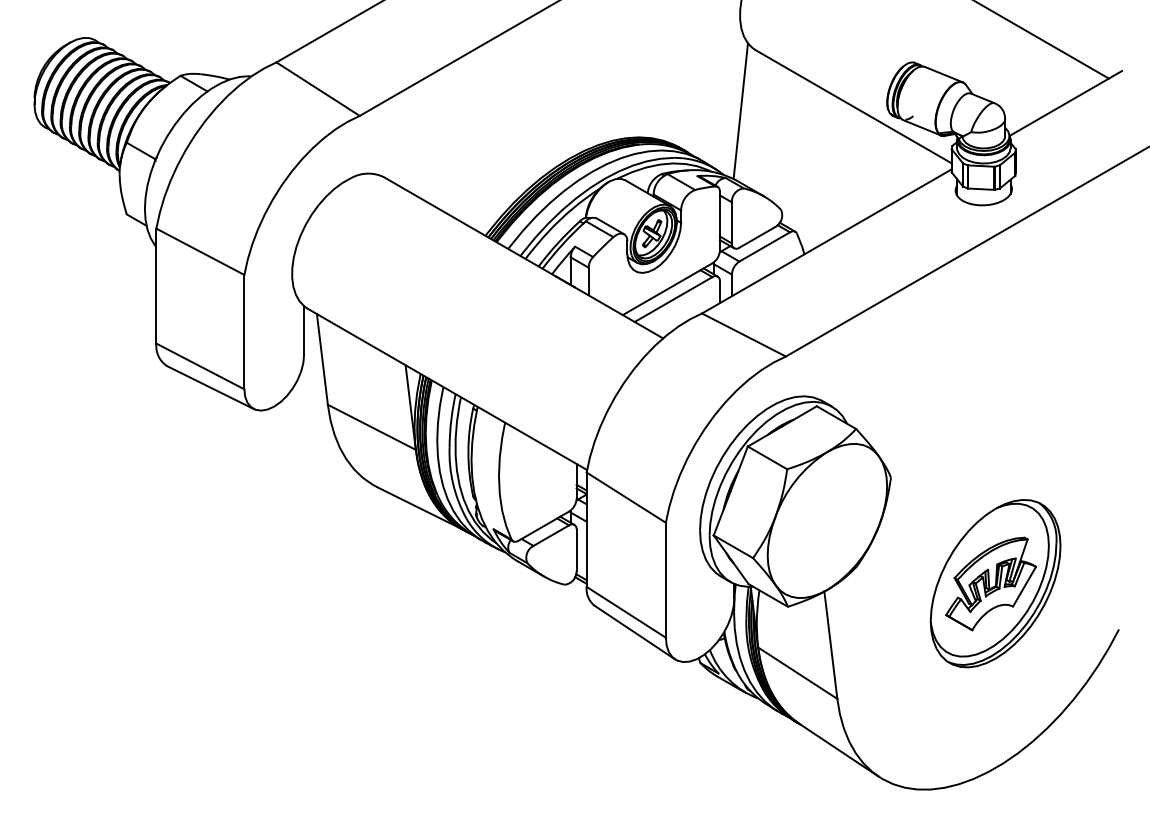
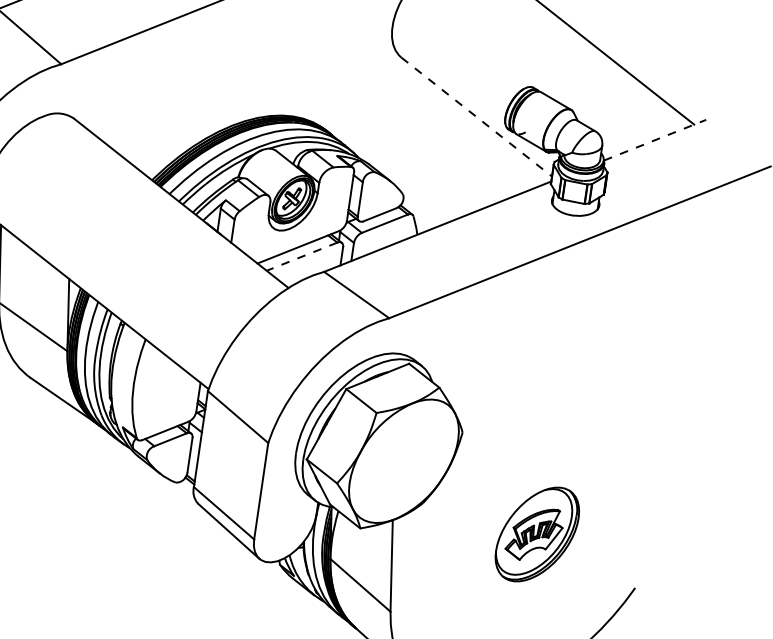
line: (1065, 103) -> (654, 140), solid -> dashed
line: (854, 107) -> (477, 117), solid -> dashed
line: (740, 110) -> (381, 106), removed
line: (673, 299) -> (301, 256), solid -> dashed
part: (995, 583) -> (537, 534), size x0.7

